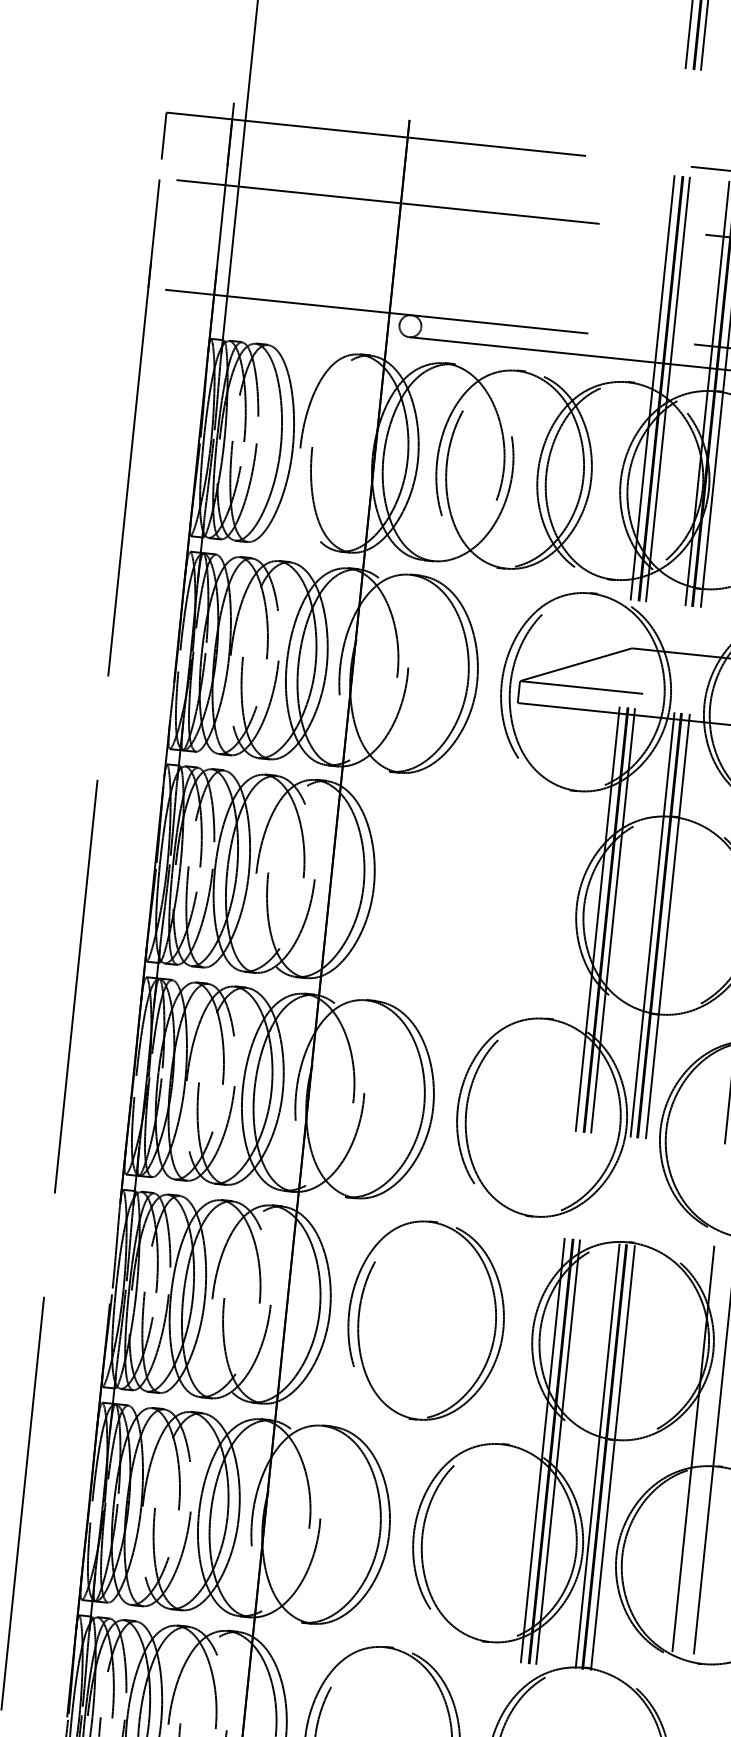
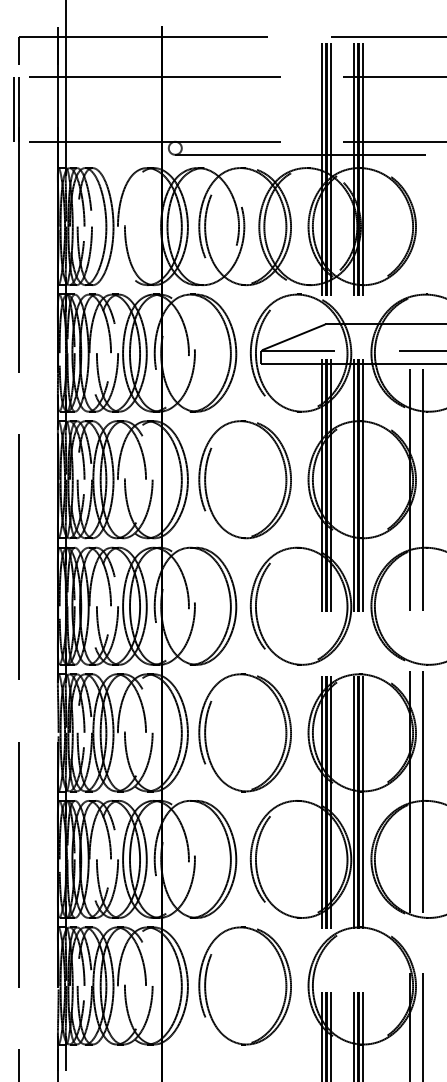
line: (145, 231) -> (13, 108), added
part: (405, 884) -> (206, 477), added

